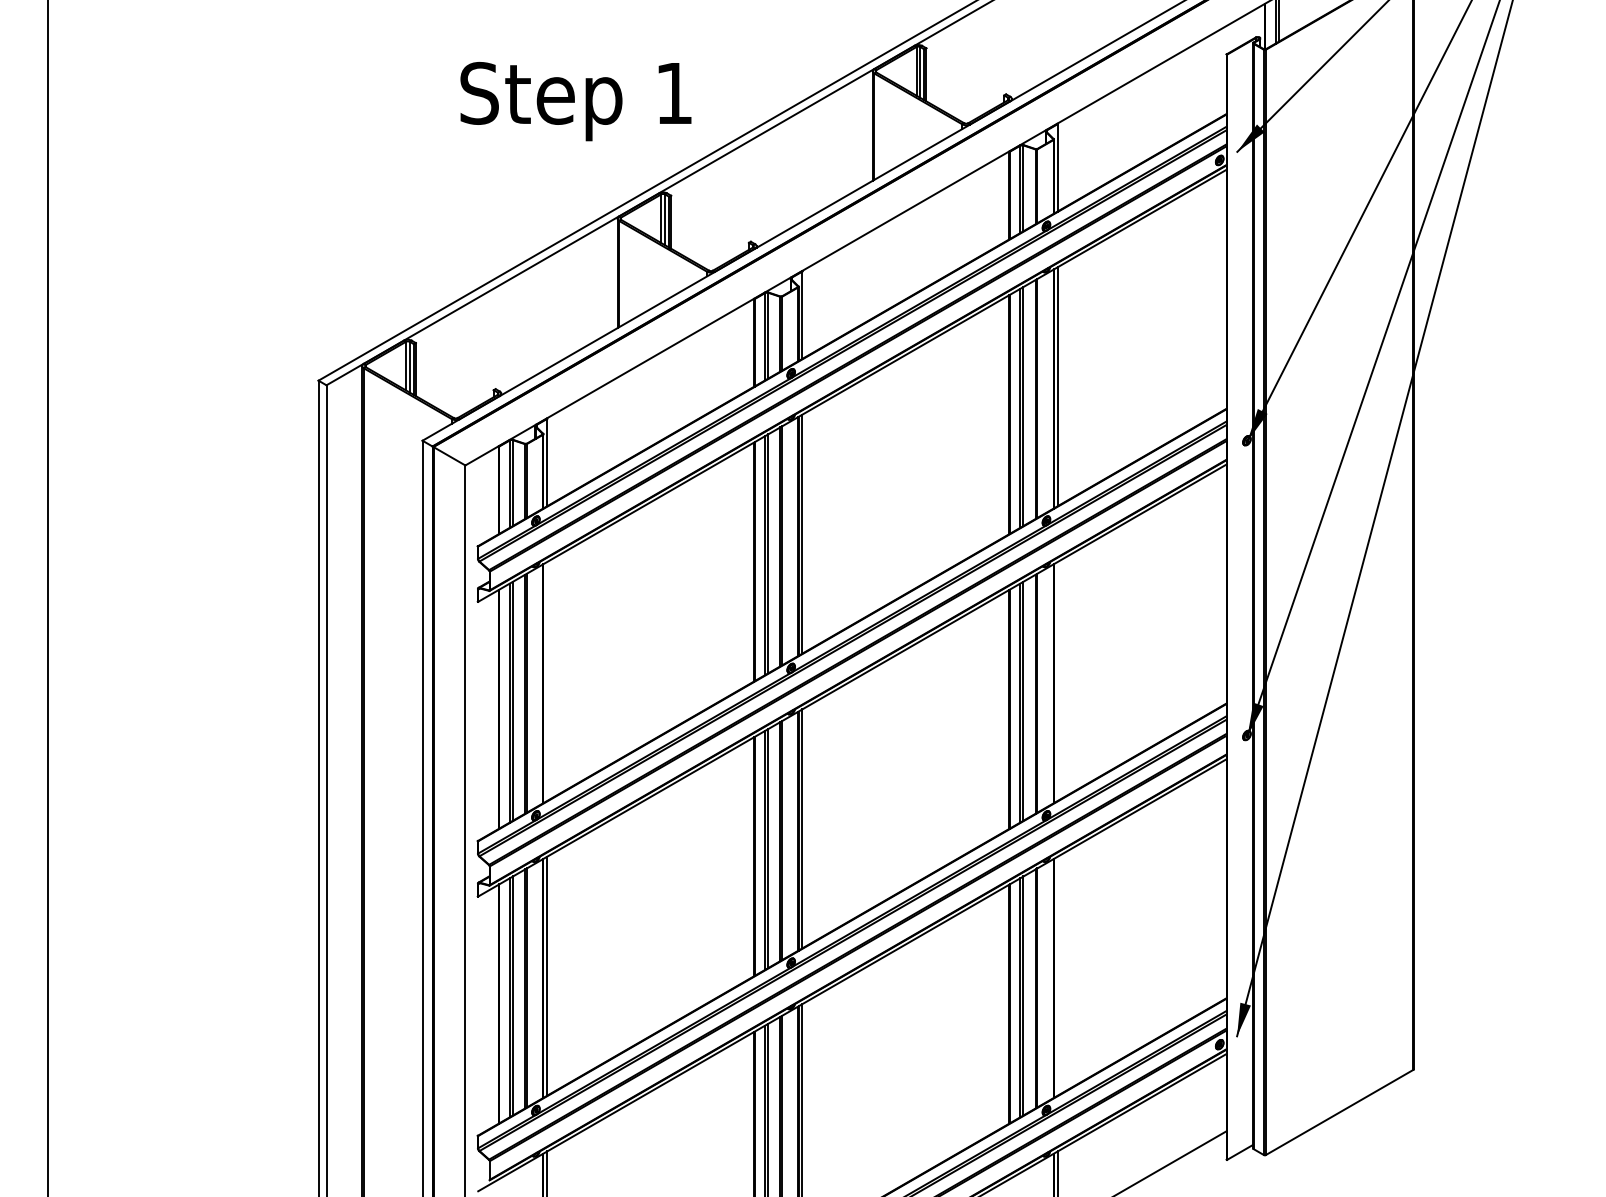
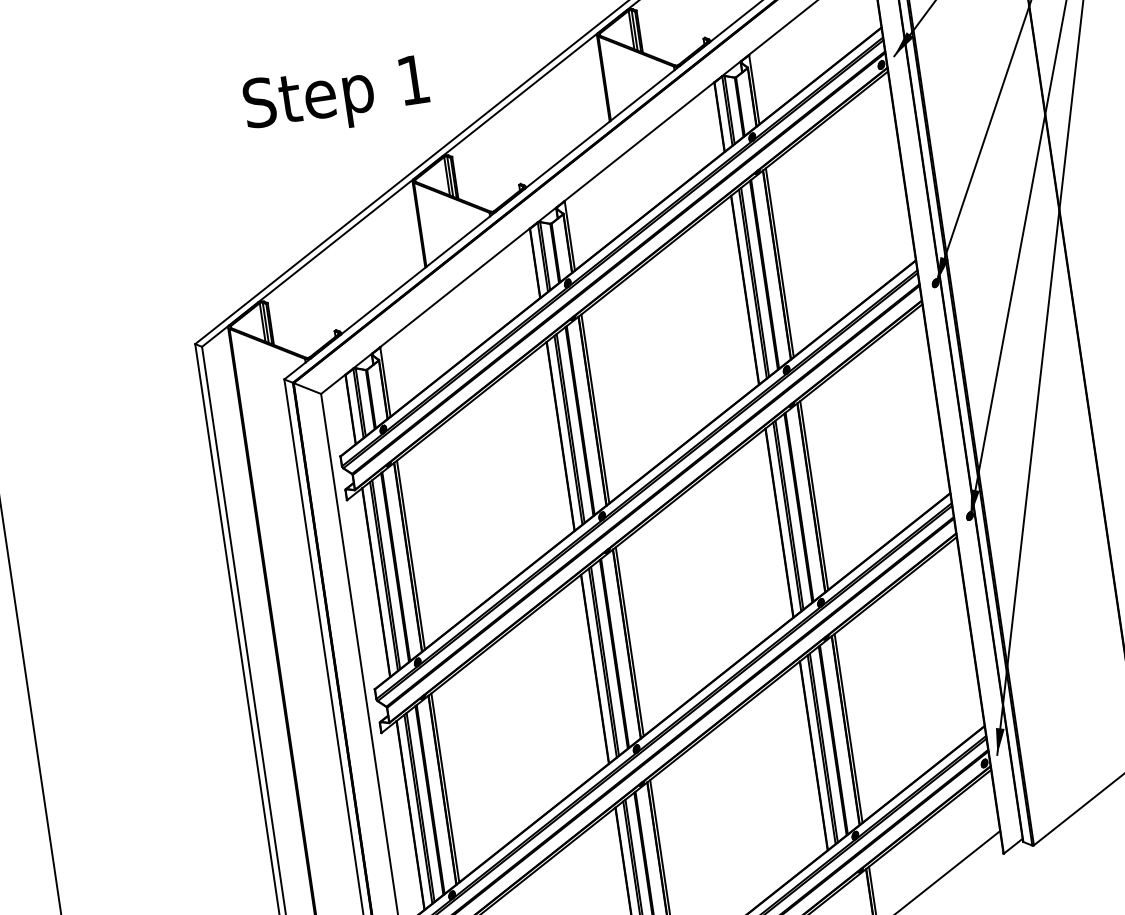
text: (575, 101) -> (336, 97), moved
line: (547, 681) -> (411, 555), added
line: (1057, 681) -> (814, 495), added
line: (1057, 975) -> (848, 727), added

